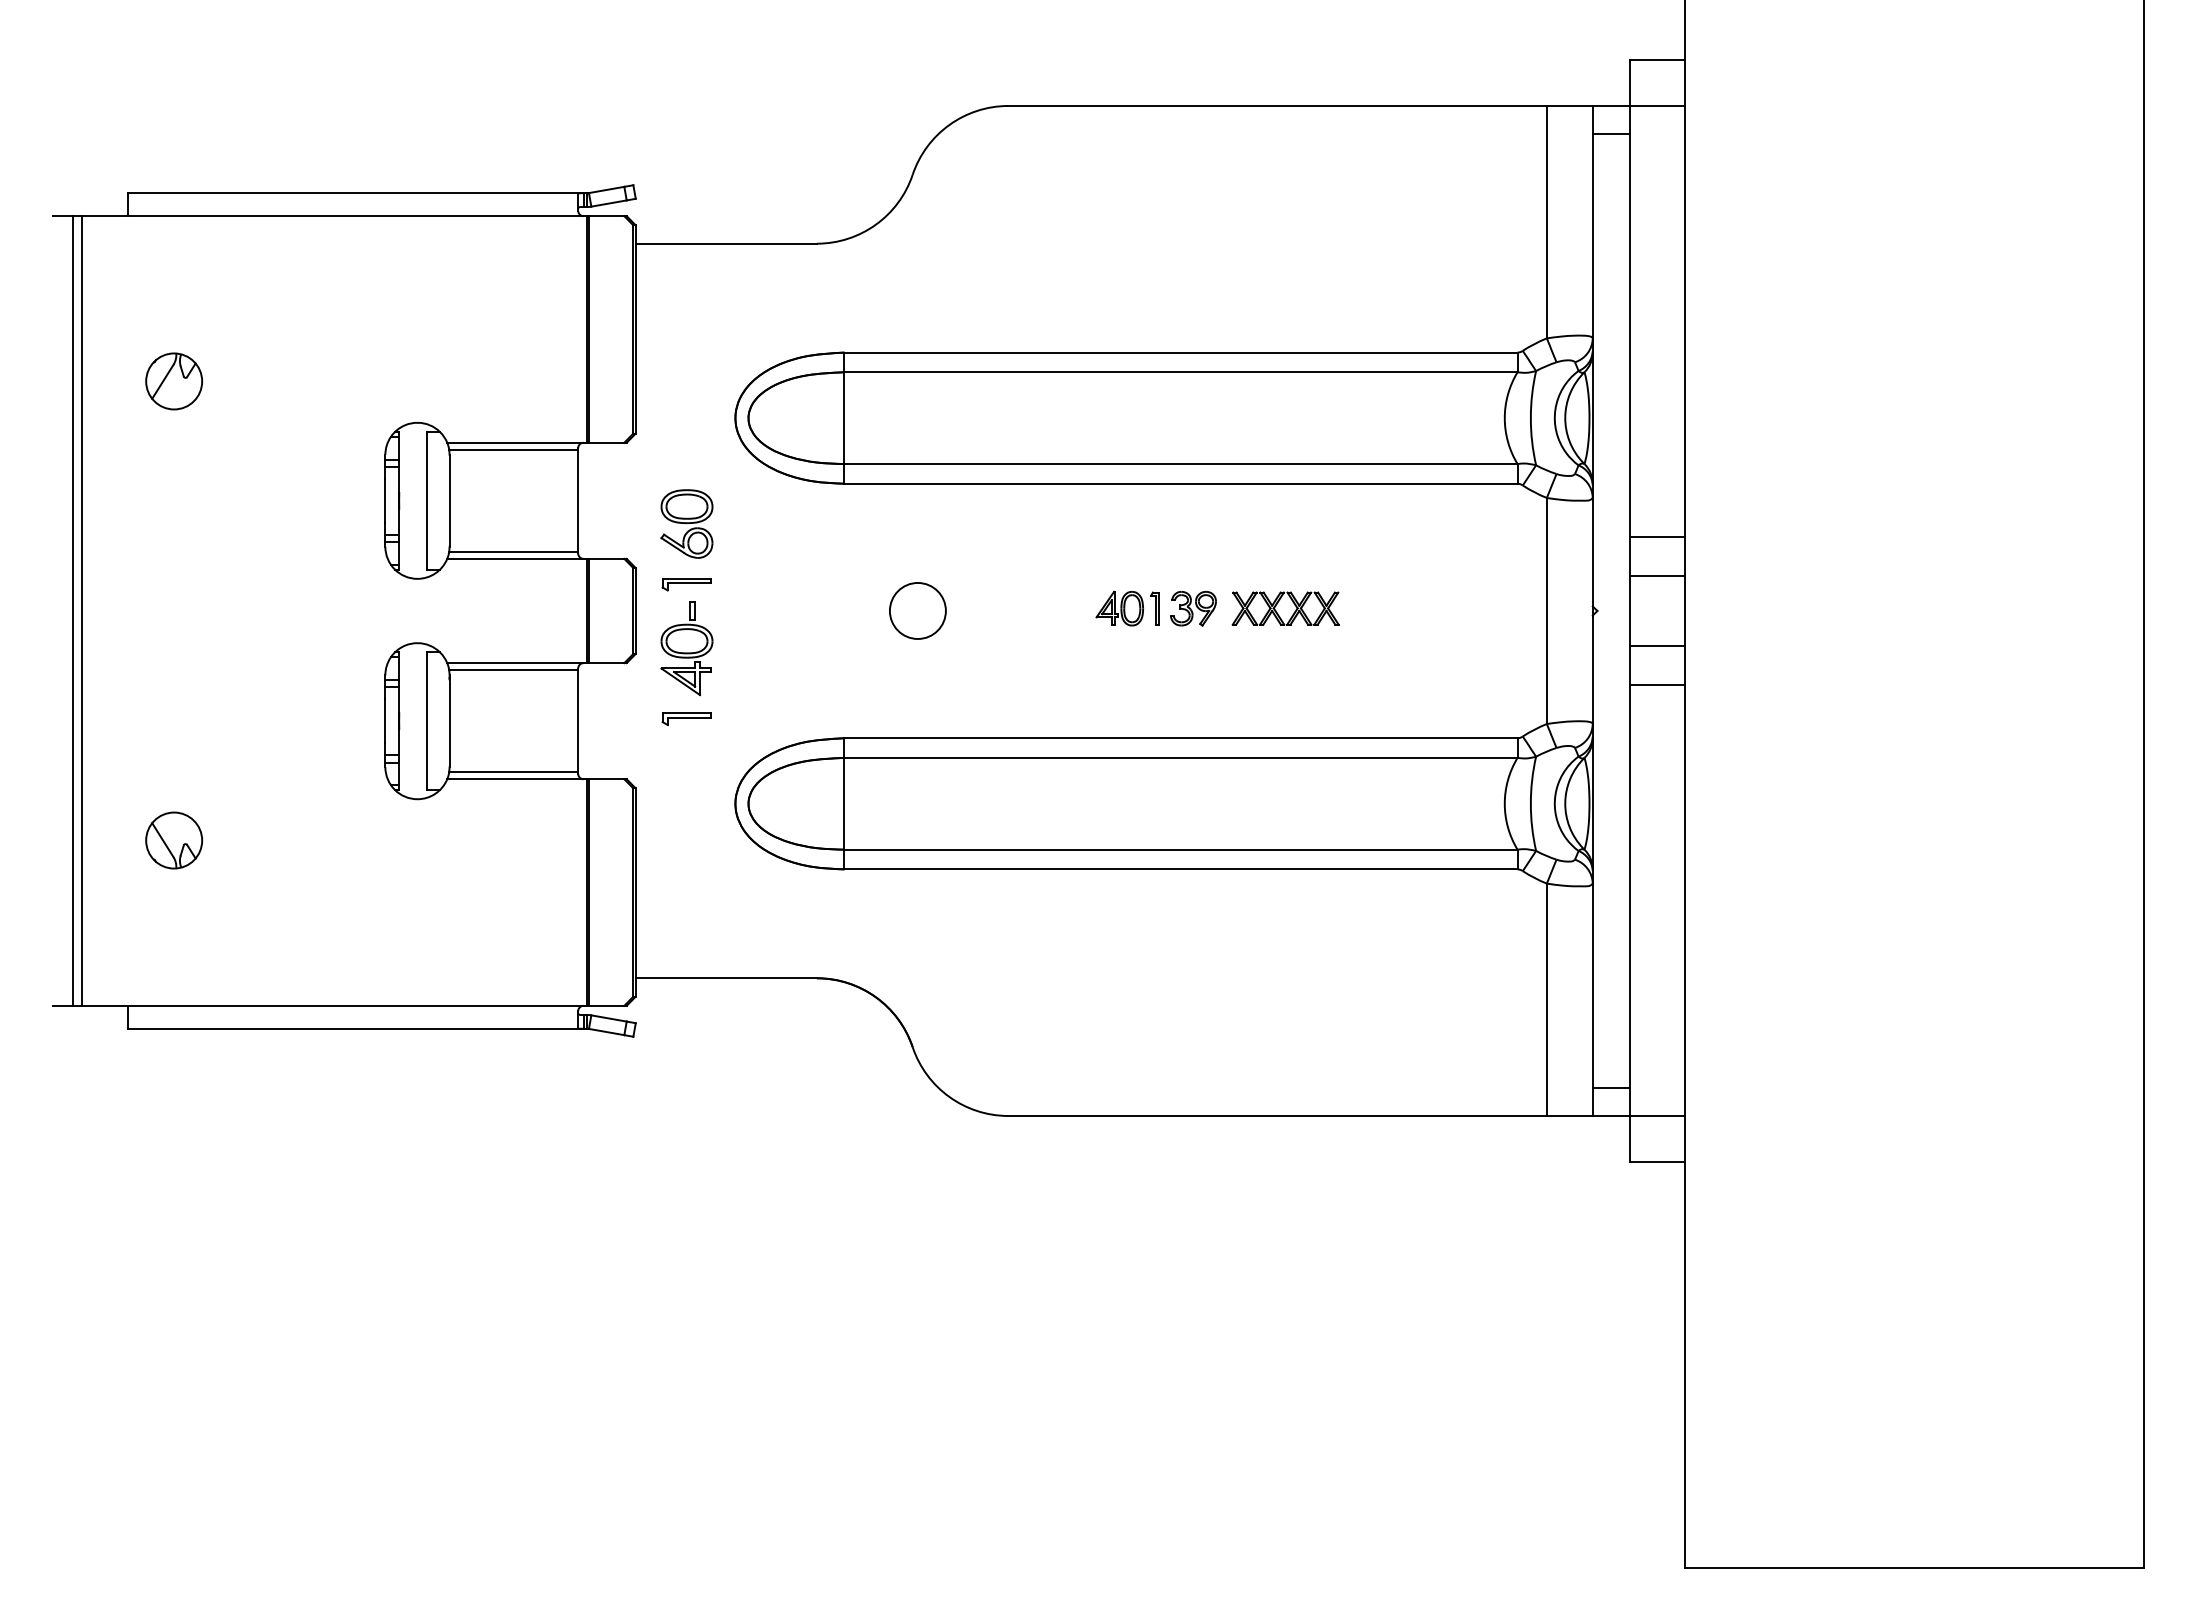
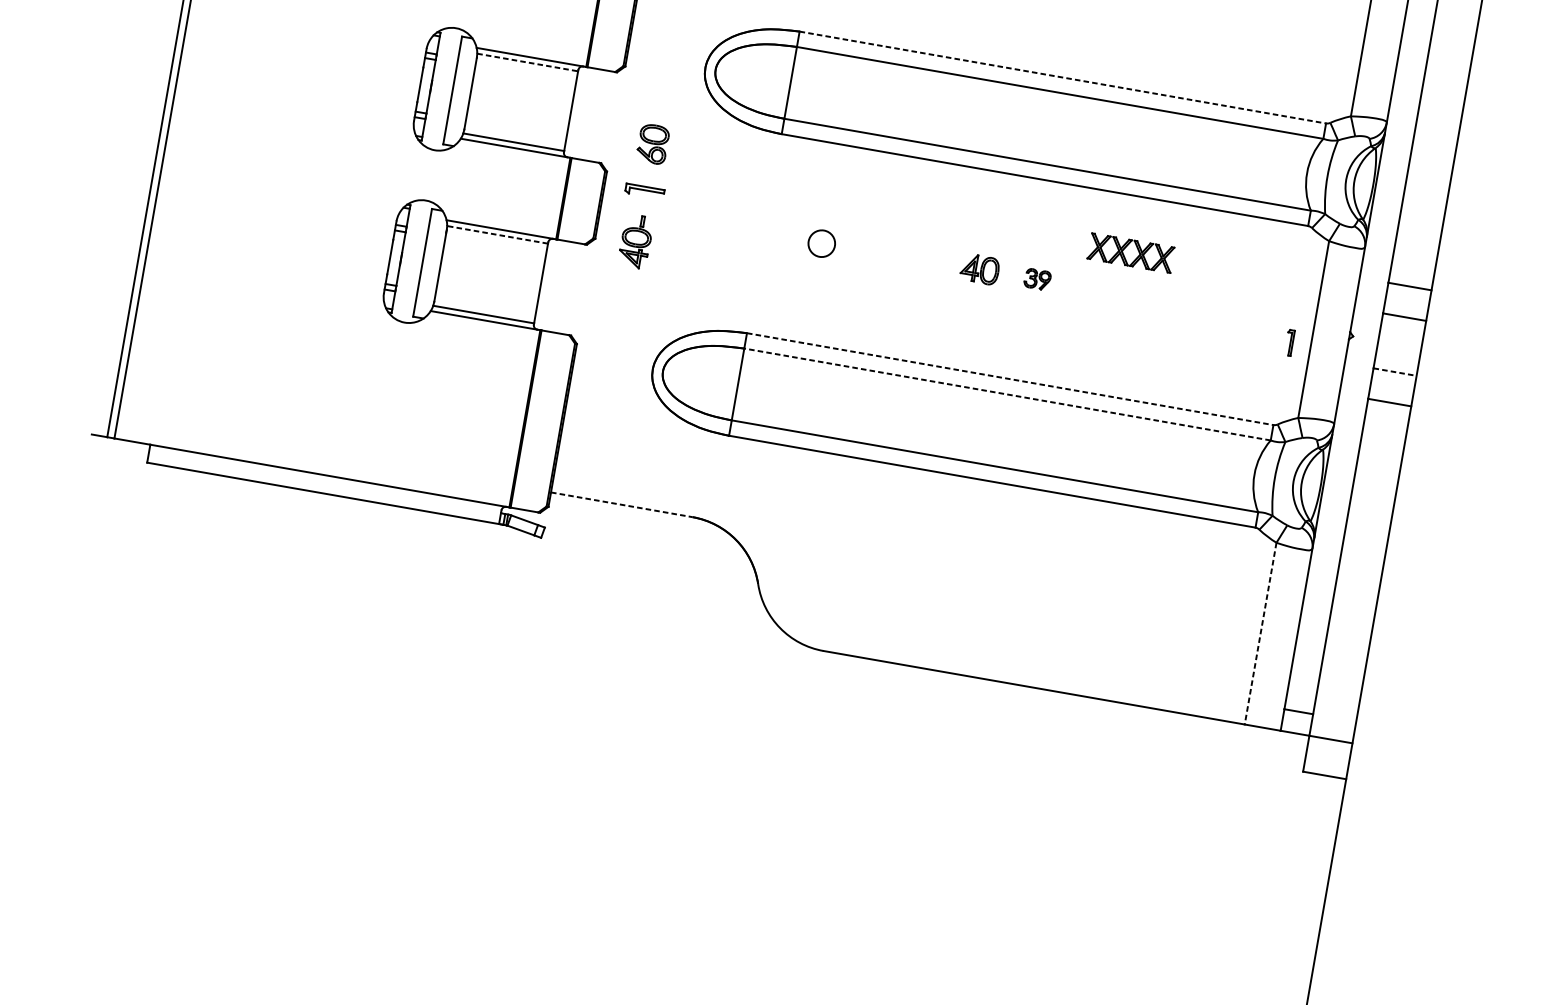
line: (1181, 352) -> (1063, 77), solid -> dashed
line: (514, 449) -> (528, 62), solid -> dashed
part: (686, 523) -> (652, 143), size x0.7
part: (1278, 603) -> (1126, 248), moved
part: (1154, 608) -> (1289, 342), moved
part: (1193, 608) -> (1037, 279), size x0.7
circle: (917, 610) -> (821, 243), size x0.6
line: (1657, 646) -> (1395, 372), solid -> dashed
part: (686, 648) -> (635, 241), size x0.7
line: (513, 670) -> (497, 235), solid -> dashed
part: (686, 718) -> (626, 296), removed
line: (1181, 738) -> (1010, 379), solid -> dashed
line: (1181, 757) -> (1007, 394), solid -> dashed
part: (174, 840) -> (209, 321), removed
line: (726, 978) -> (621, 505), solid -> dashed
line: (1546, 1000) -> (1260, 634), solid -> dashed

